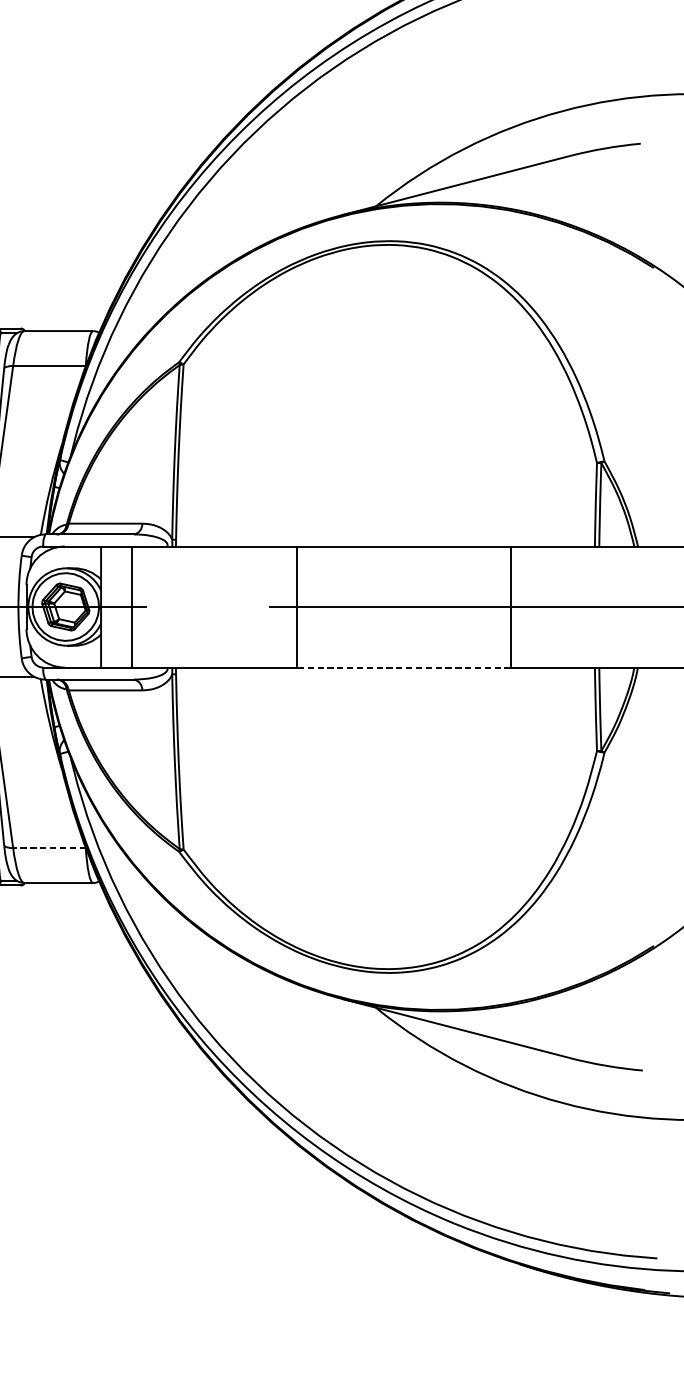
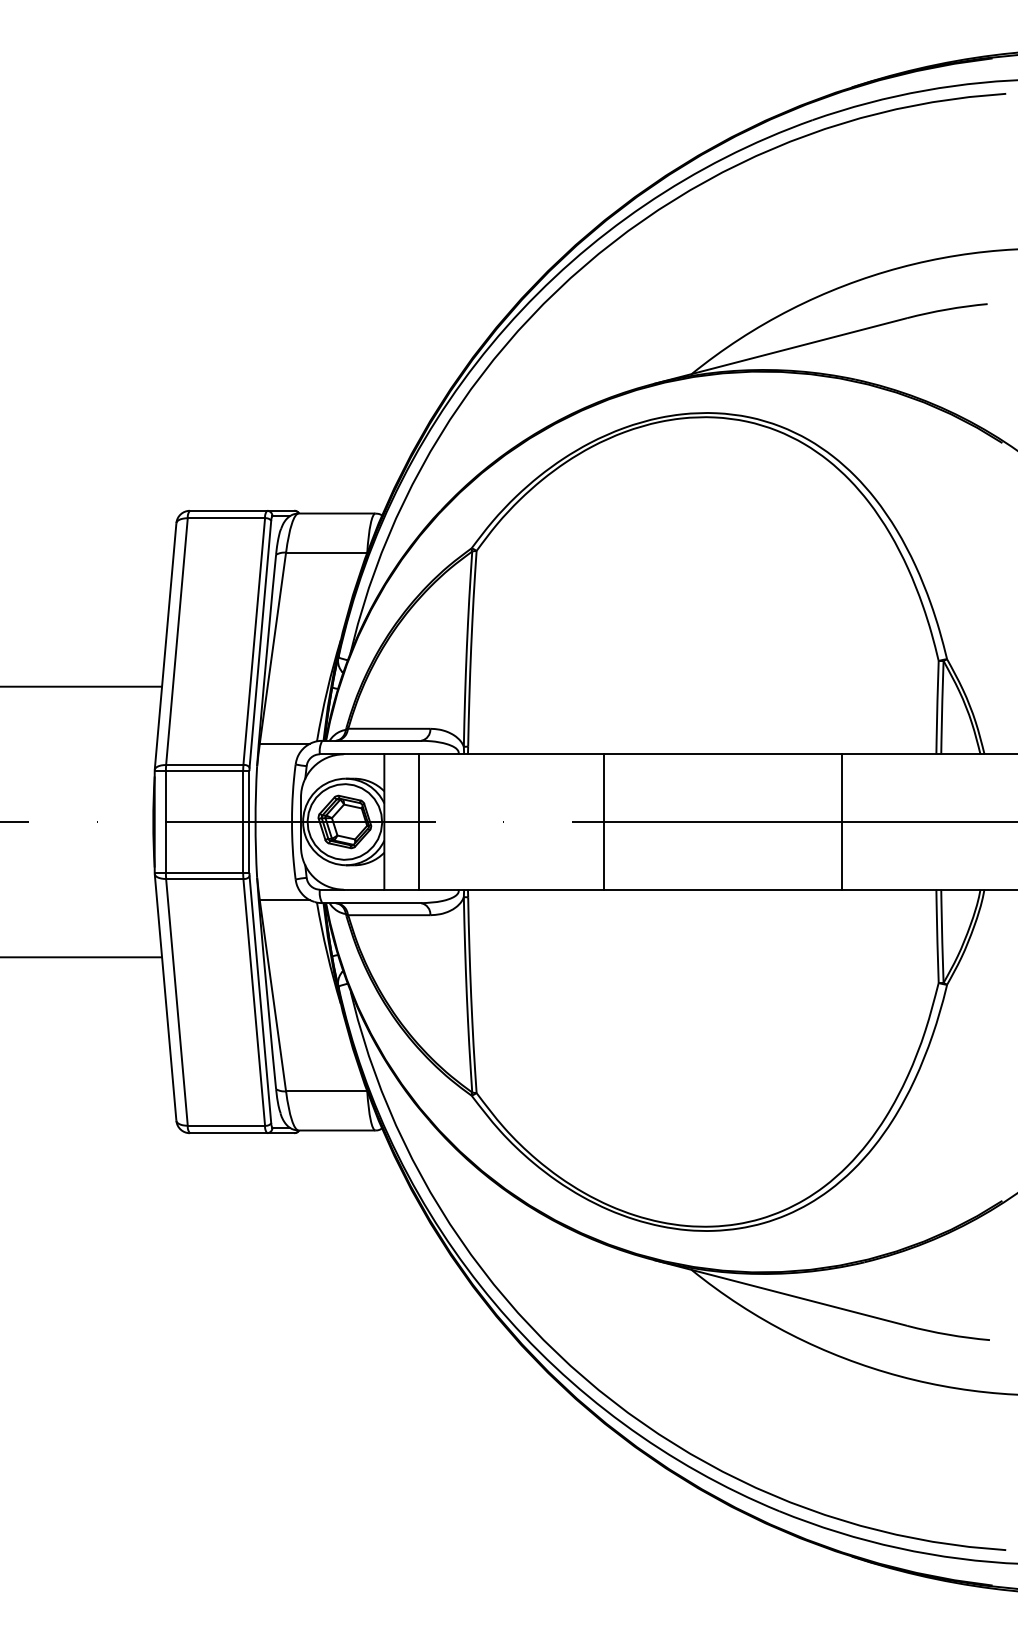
line: (403, 667) -> (722, 889), dashed -> solid
line: (49, 848) -> (326, 1091), dashed -> solid

